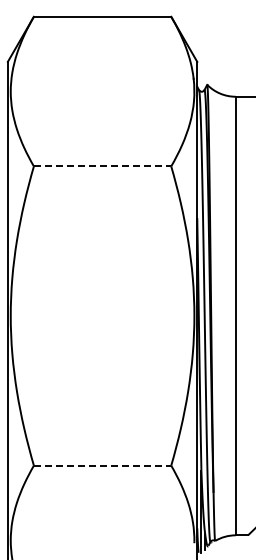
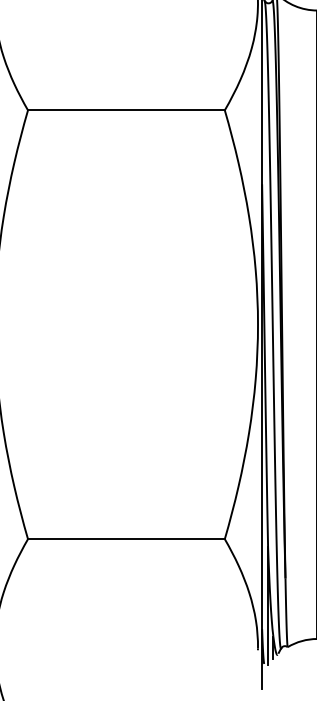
line: (102, 166) -> (126, 110), dashed -> solid
line: (102, 465) -> (126, 538), dashed -> solid

